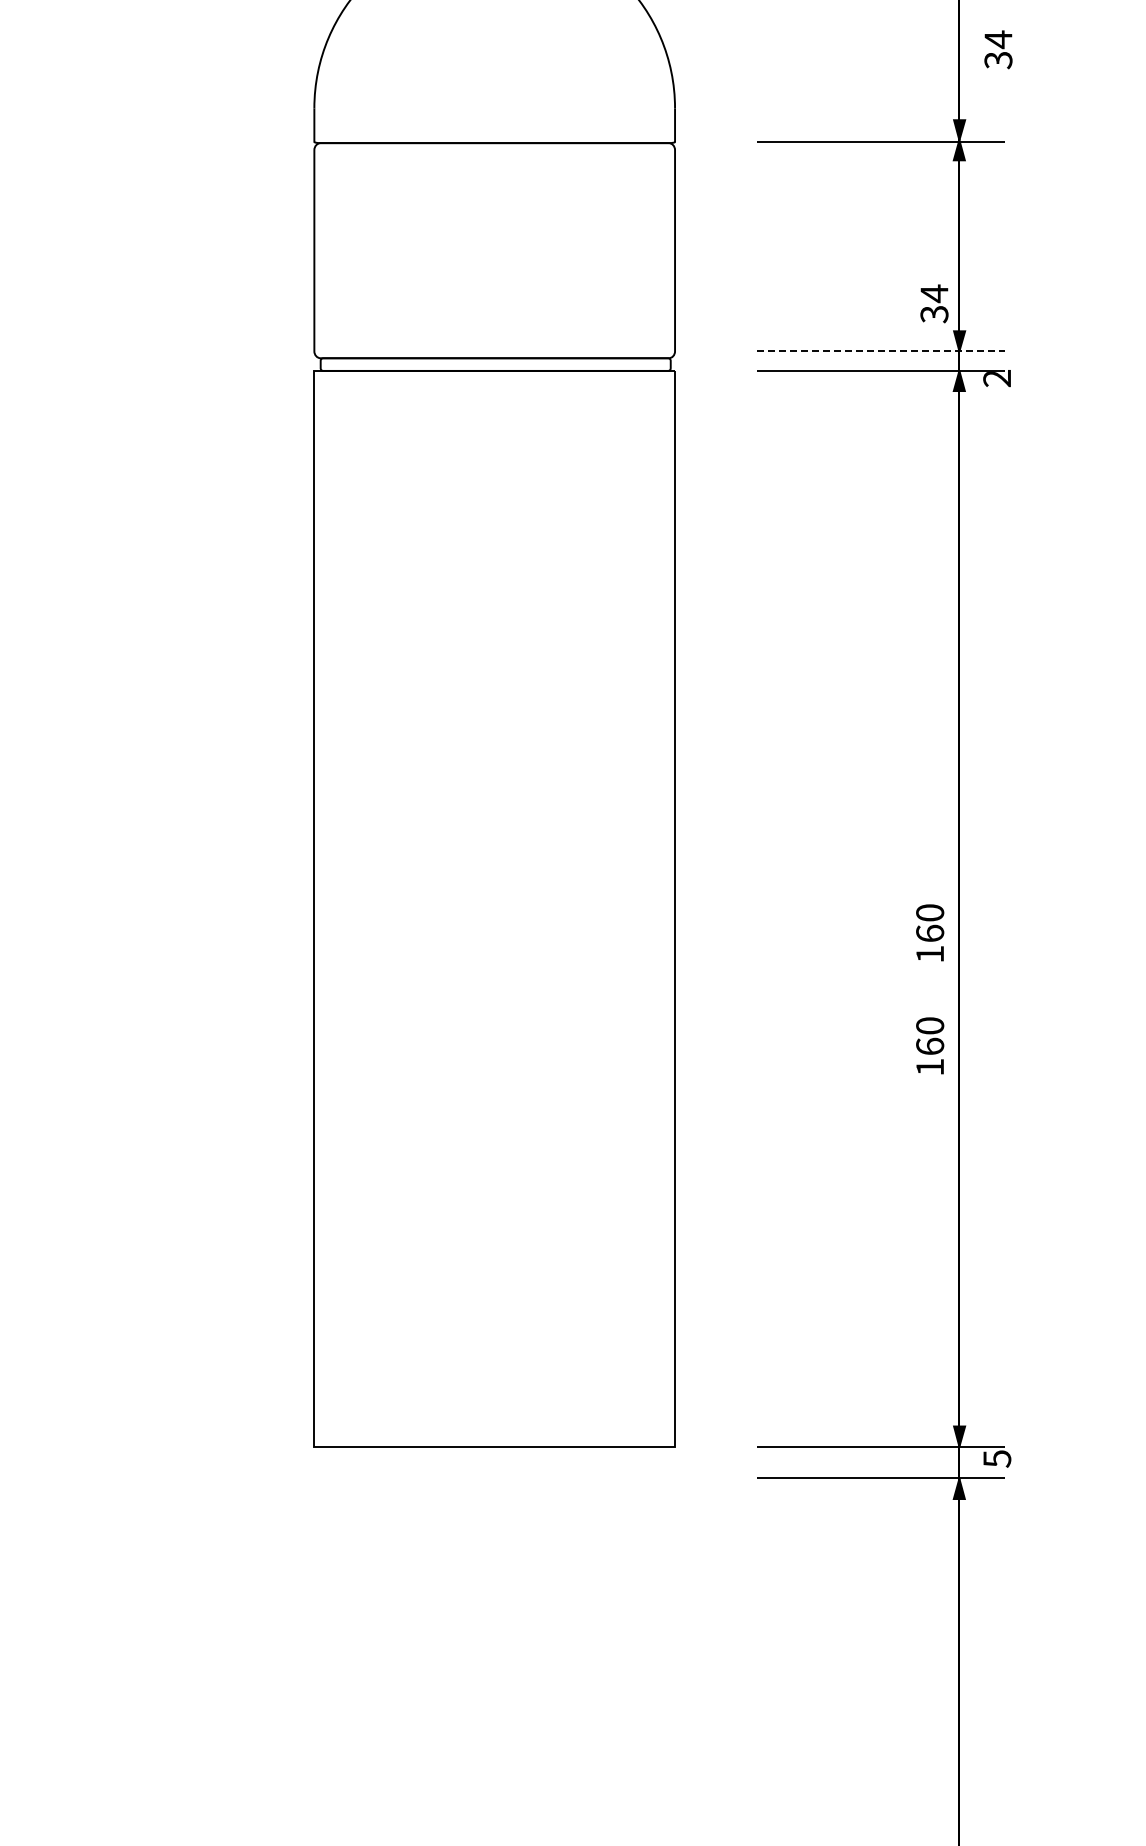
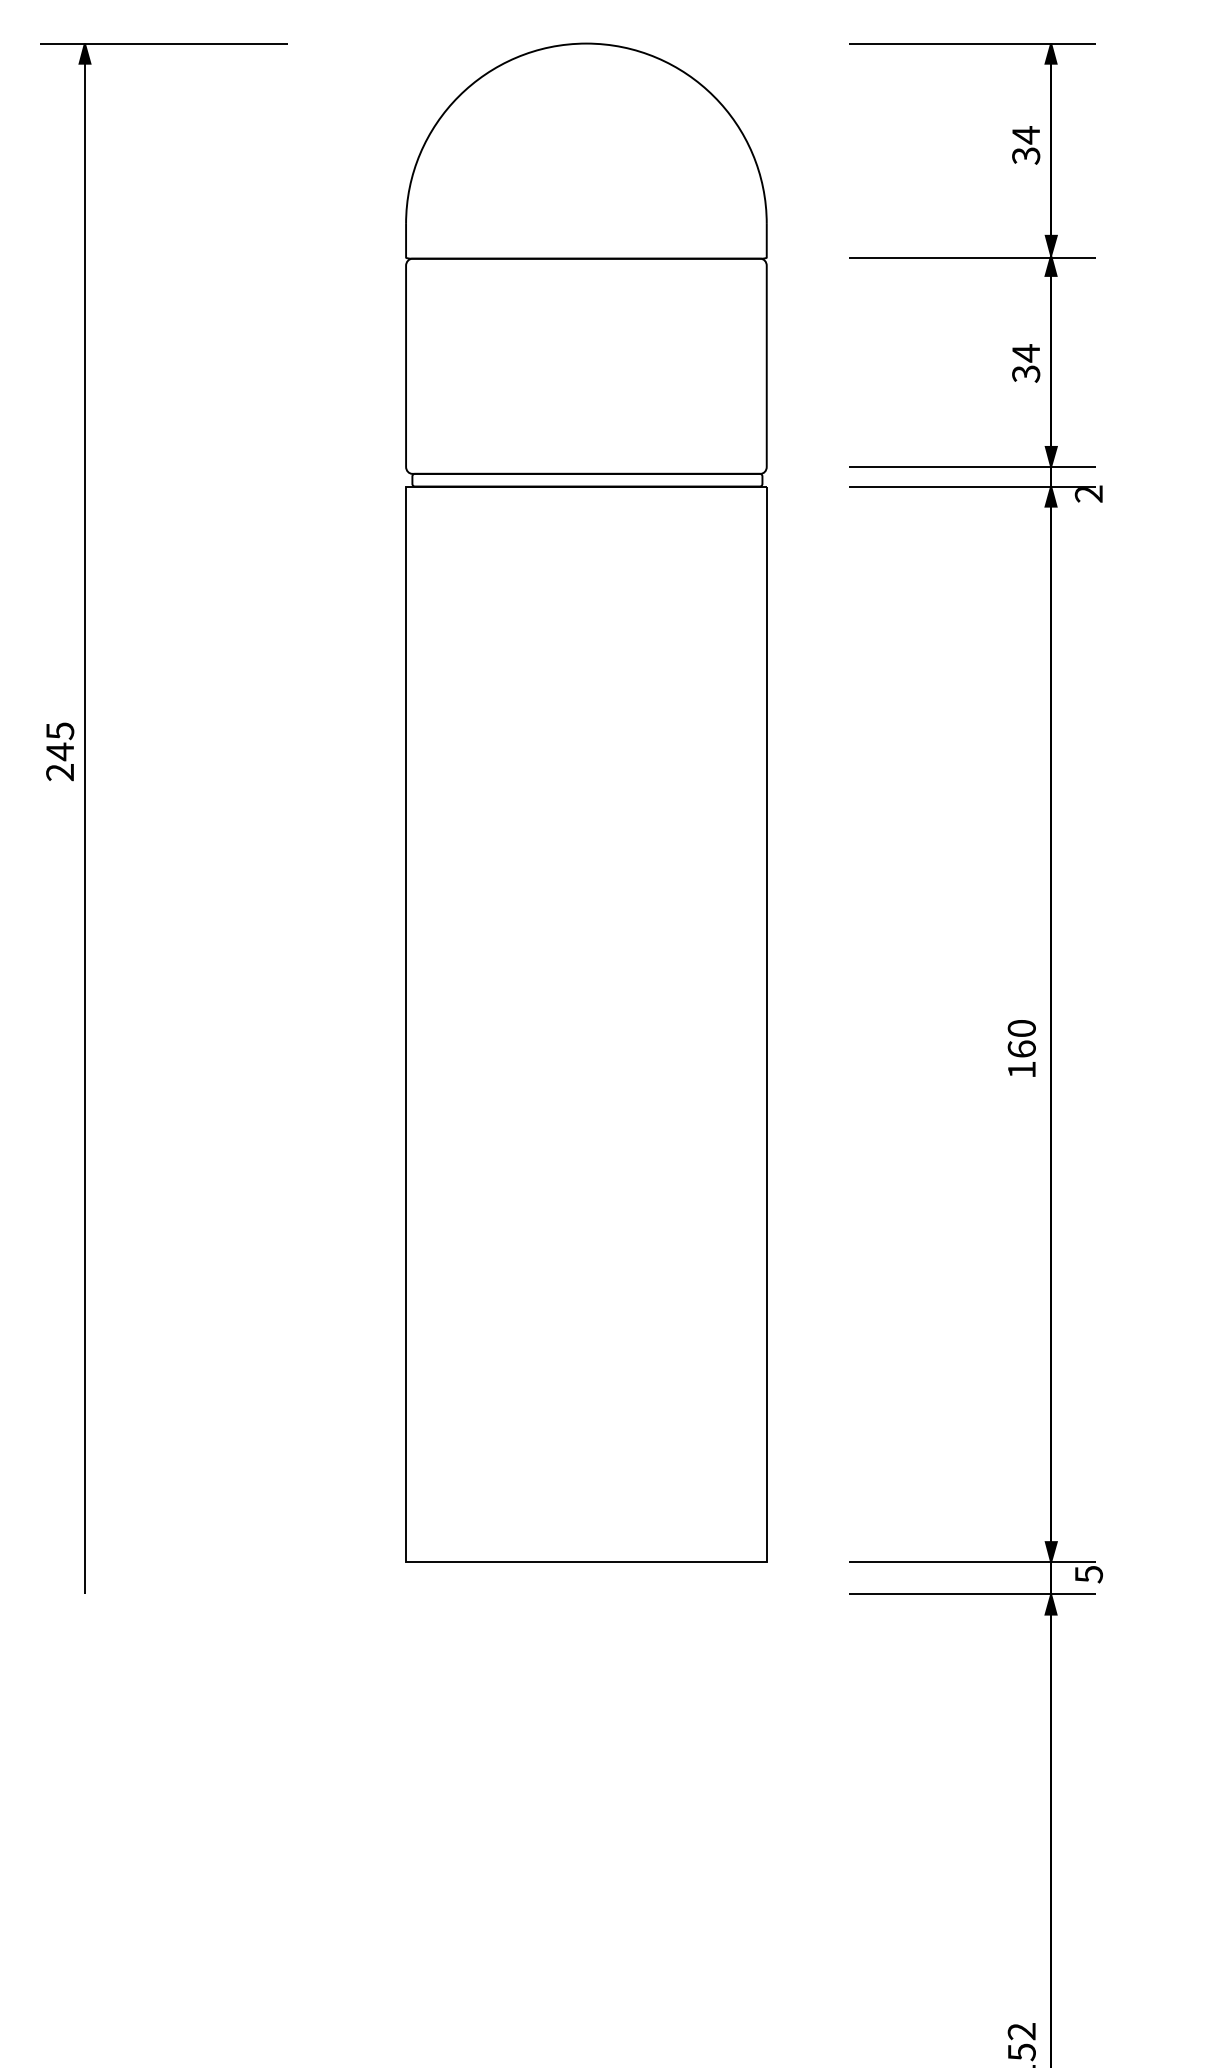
part: (998, 49) -> (1026, 145), moved
part: (934, 303) -> (1026, 363), moved
line: (880, 350) -> (972, 466), dashed -> solid
part: (929, 1045) -> (1021, 1161), removed

